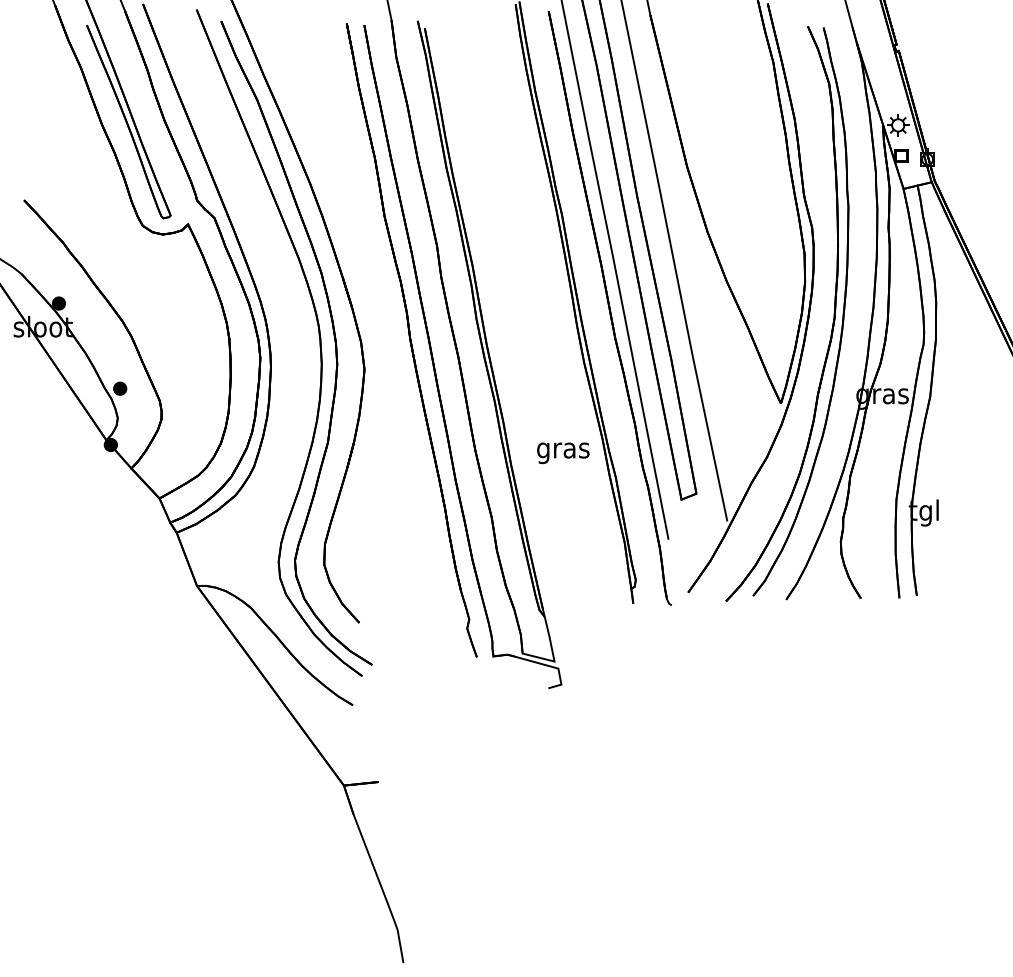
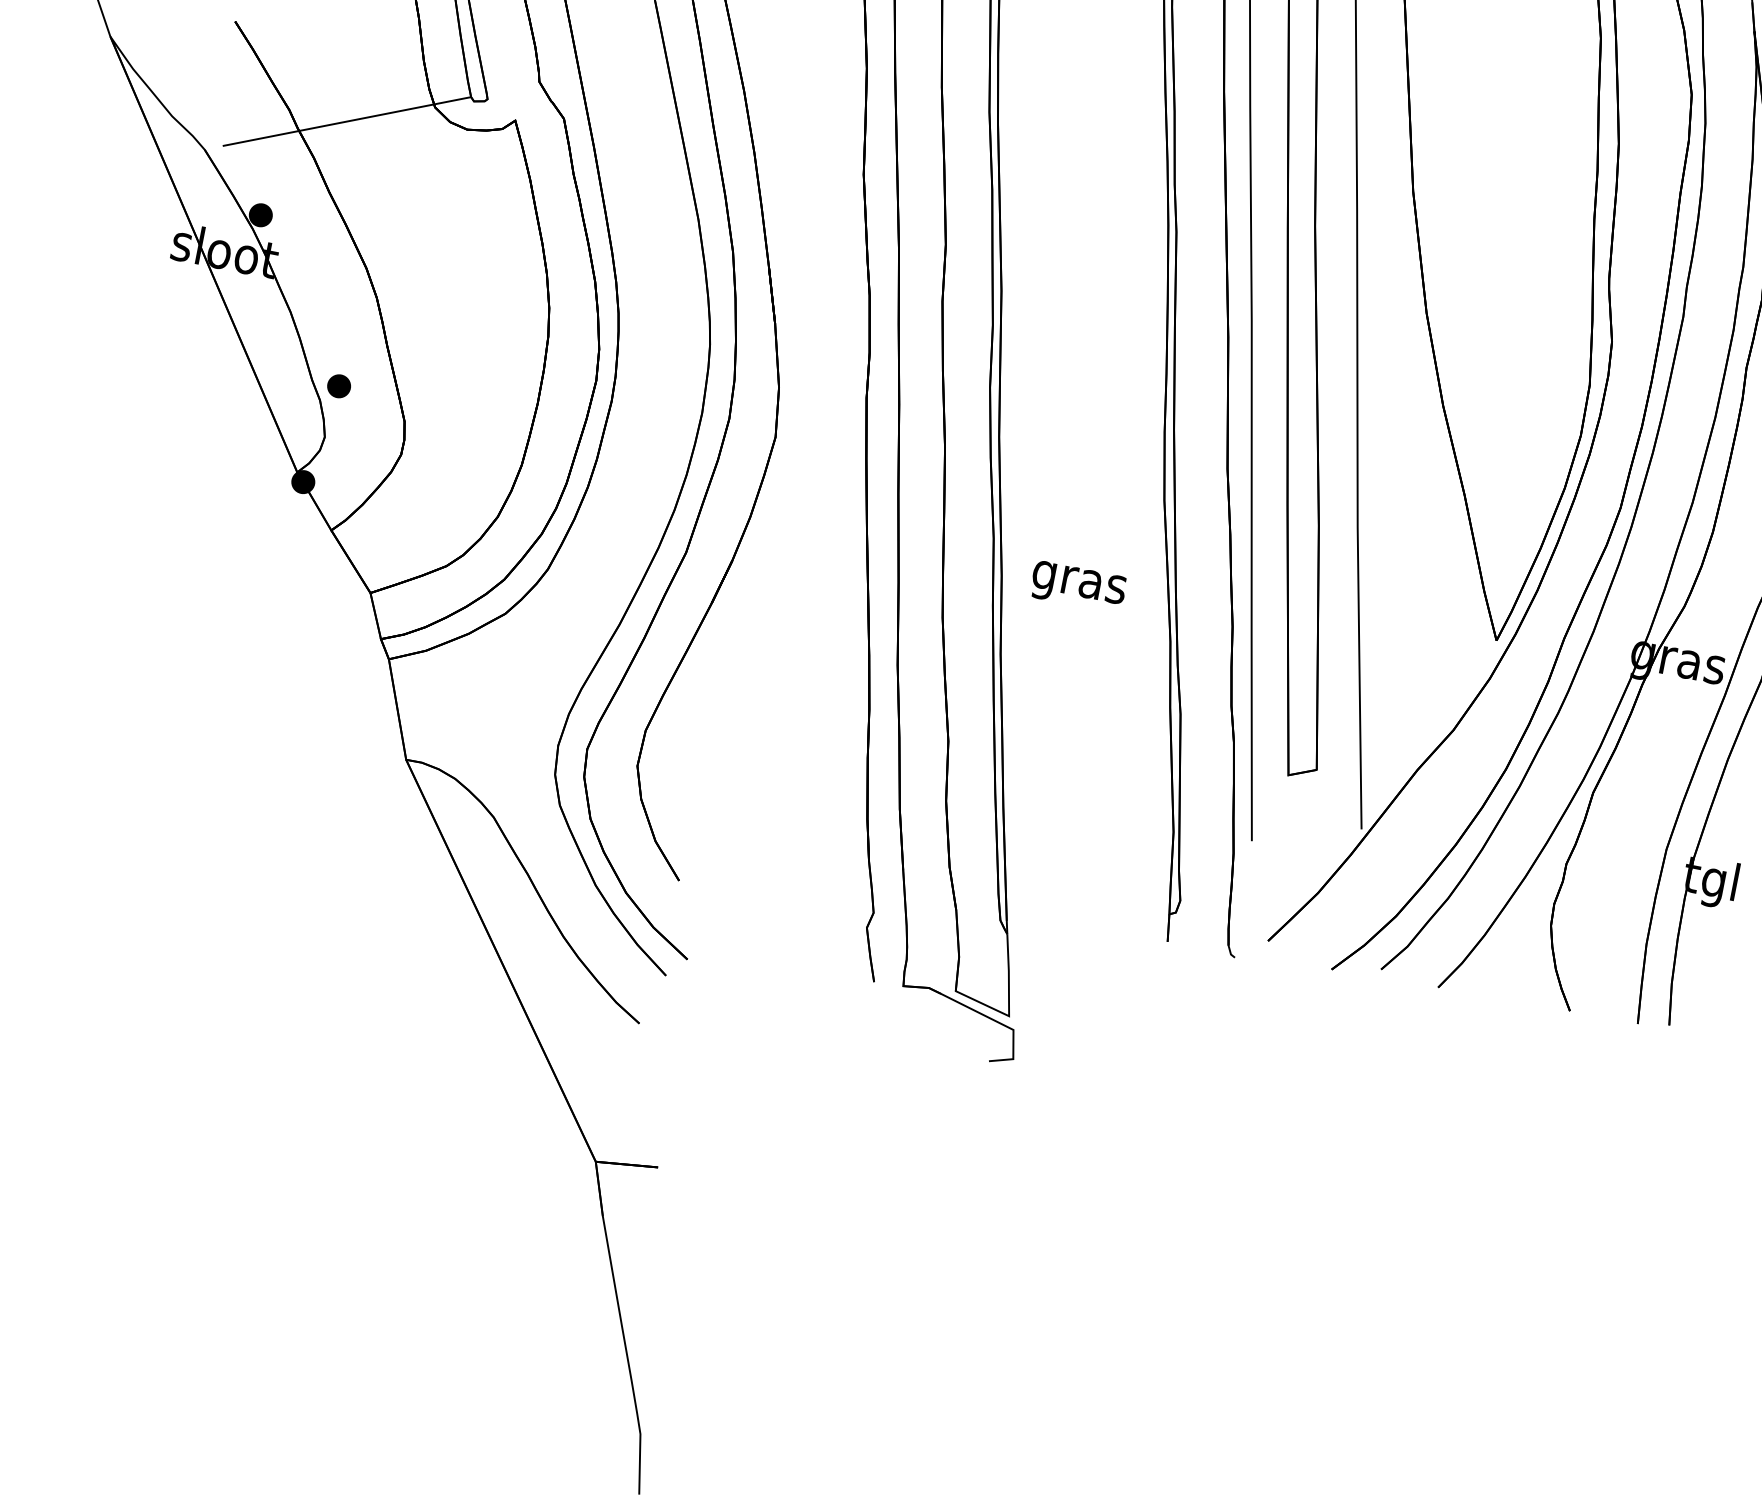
line: (96, 242) -> (347, 120), added
text: (563, 453) -> (1078, 587), moved

